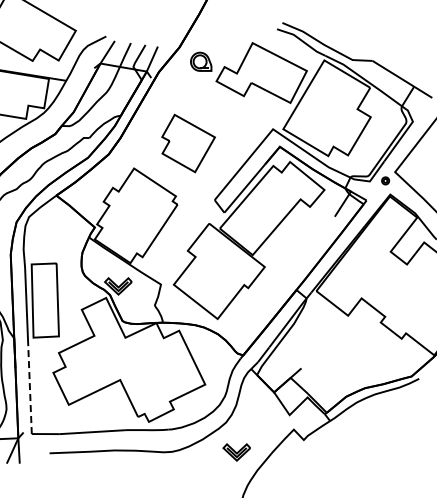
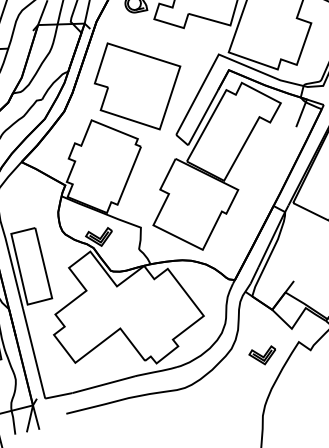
part: (188, 143) -> (139, 85), size x1.67
line: (29, 387) -> (33, 353), dashed -> solid
part: (236, 452) -> (262, 356), moved

